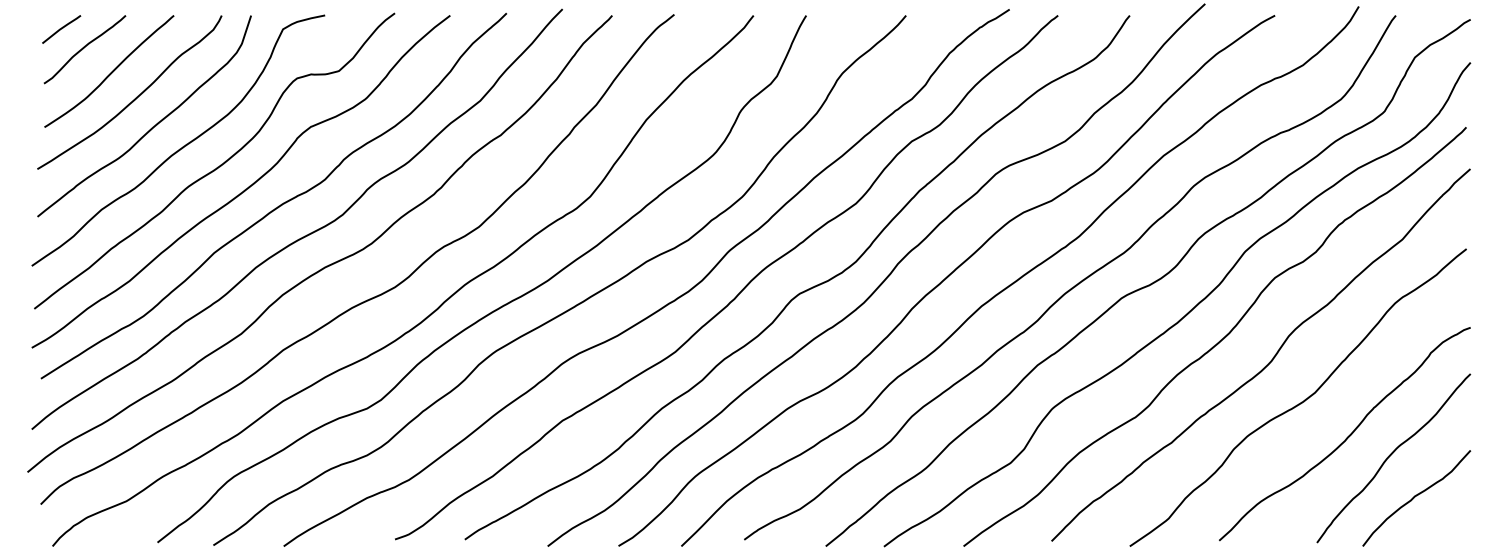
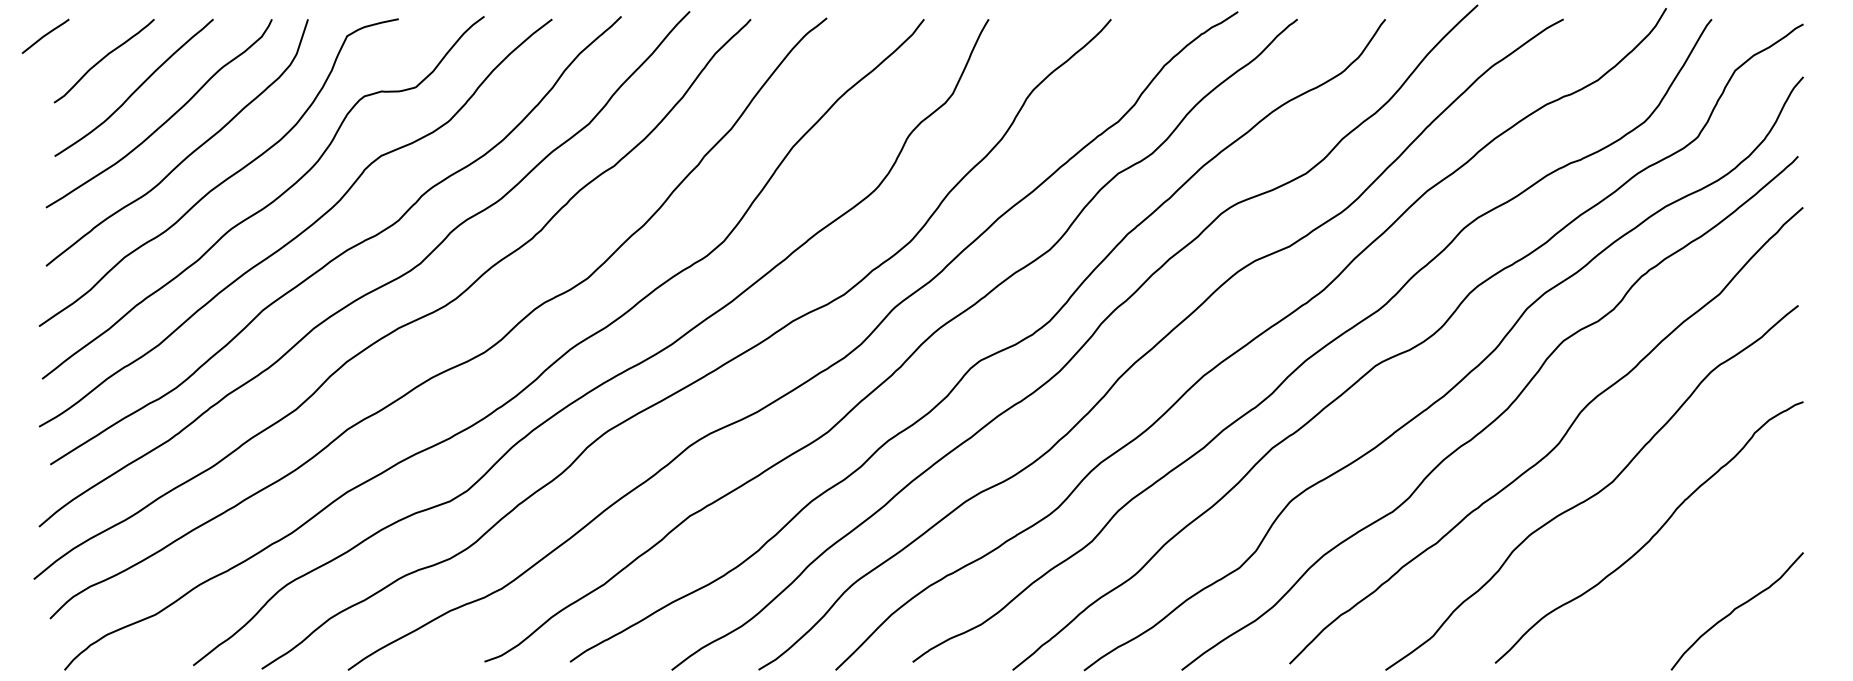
line: (61, 28) -> (45, 35), moved
curve: (1390, 456) -> (1705, 559), removed

